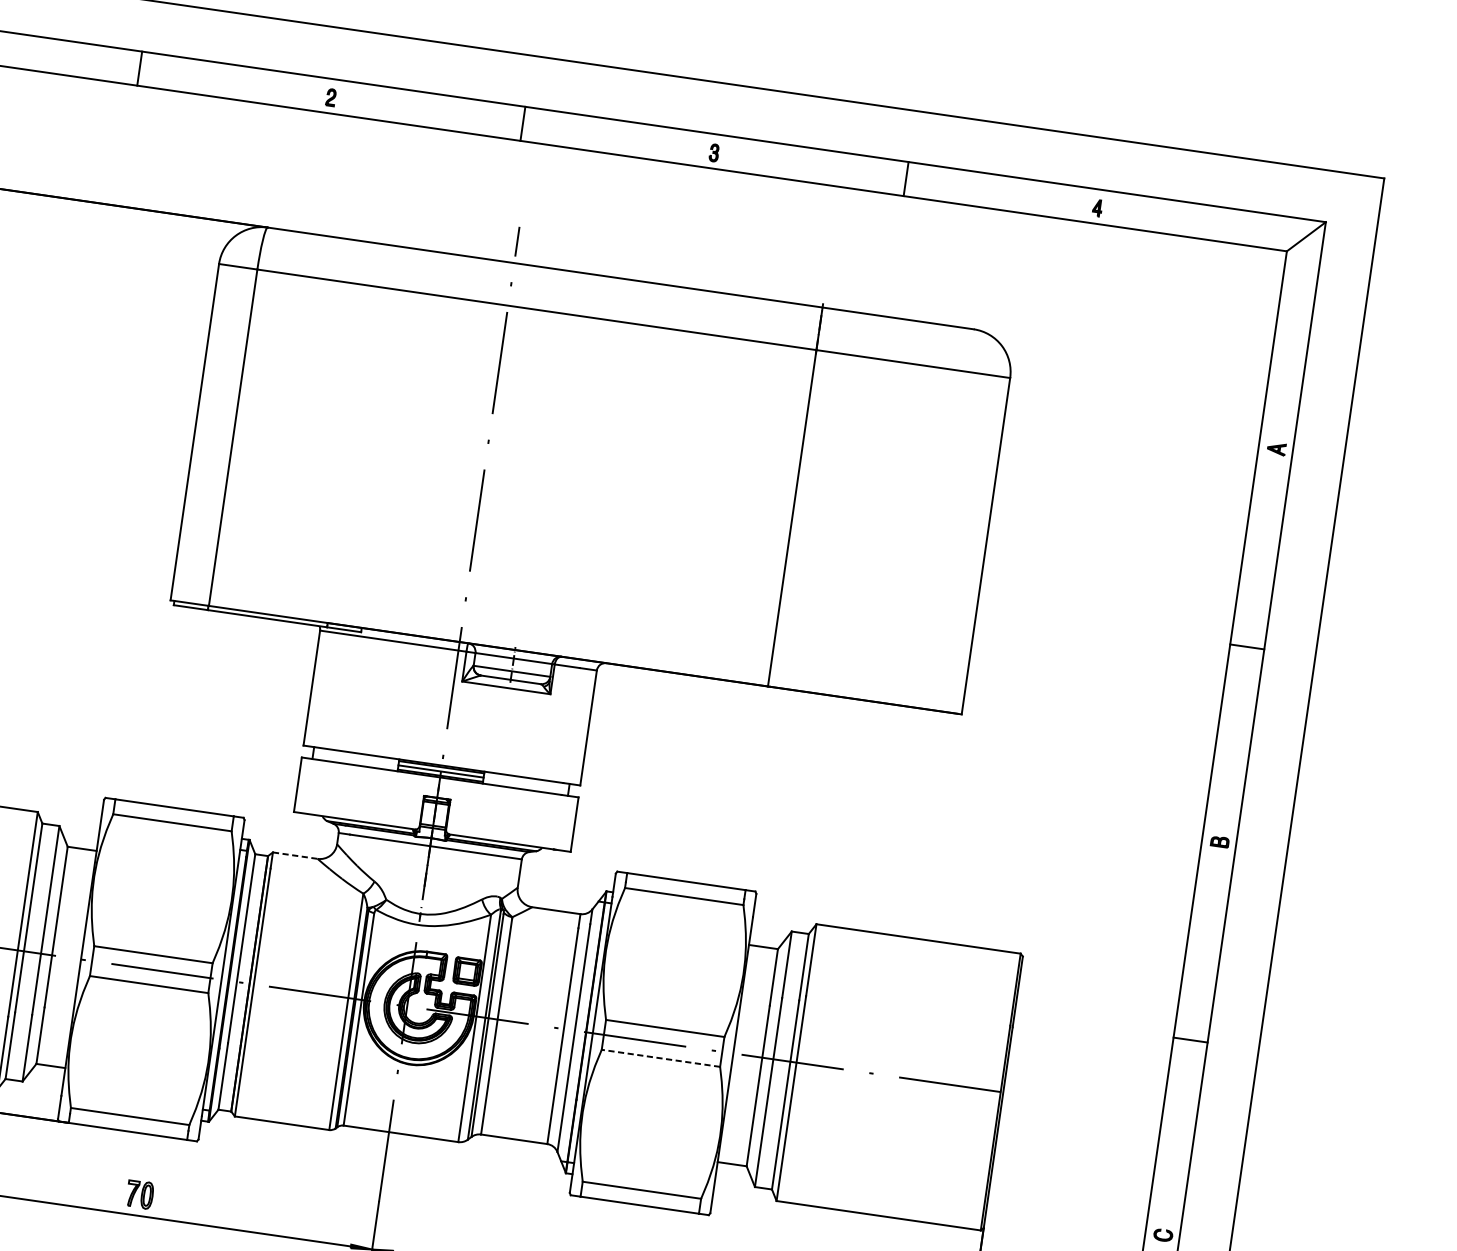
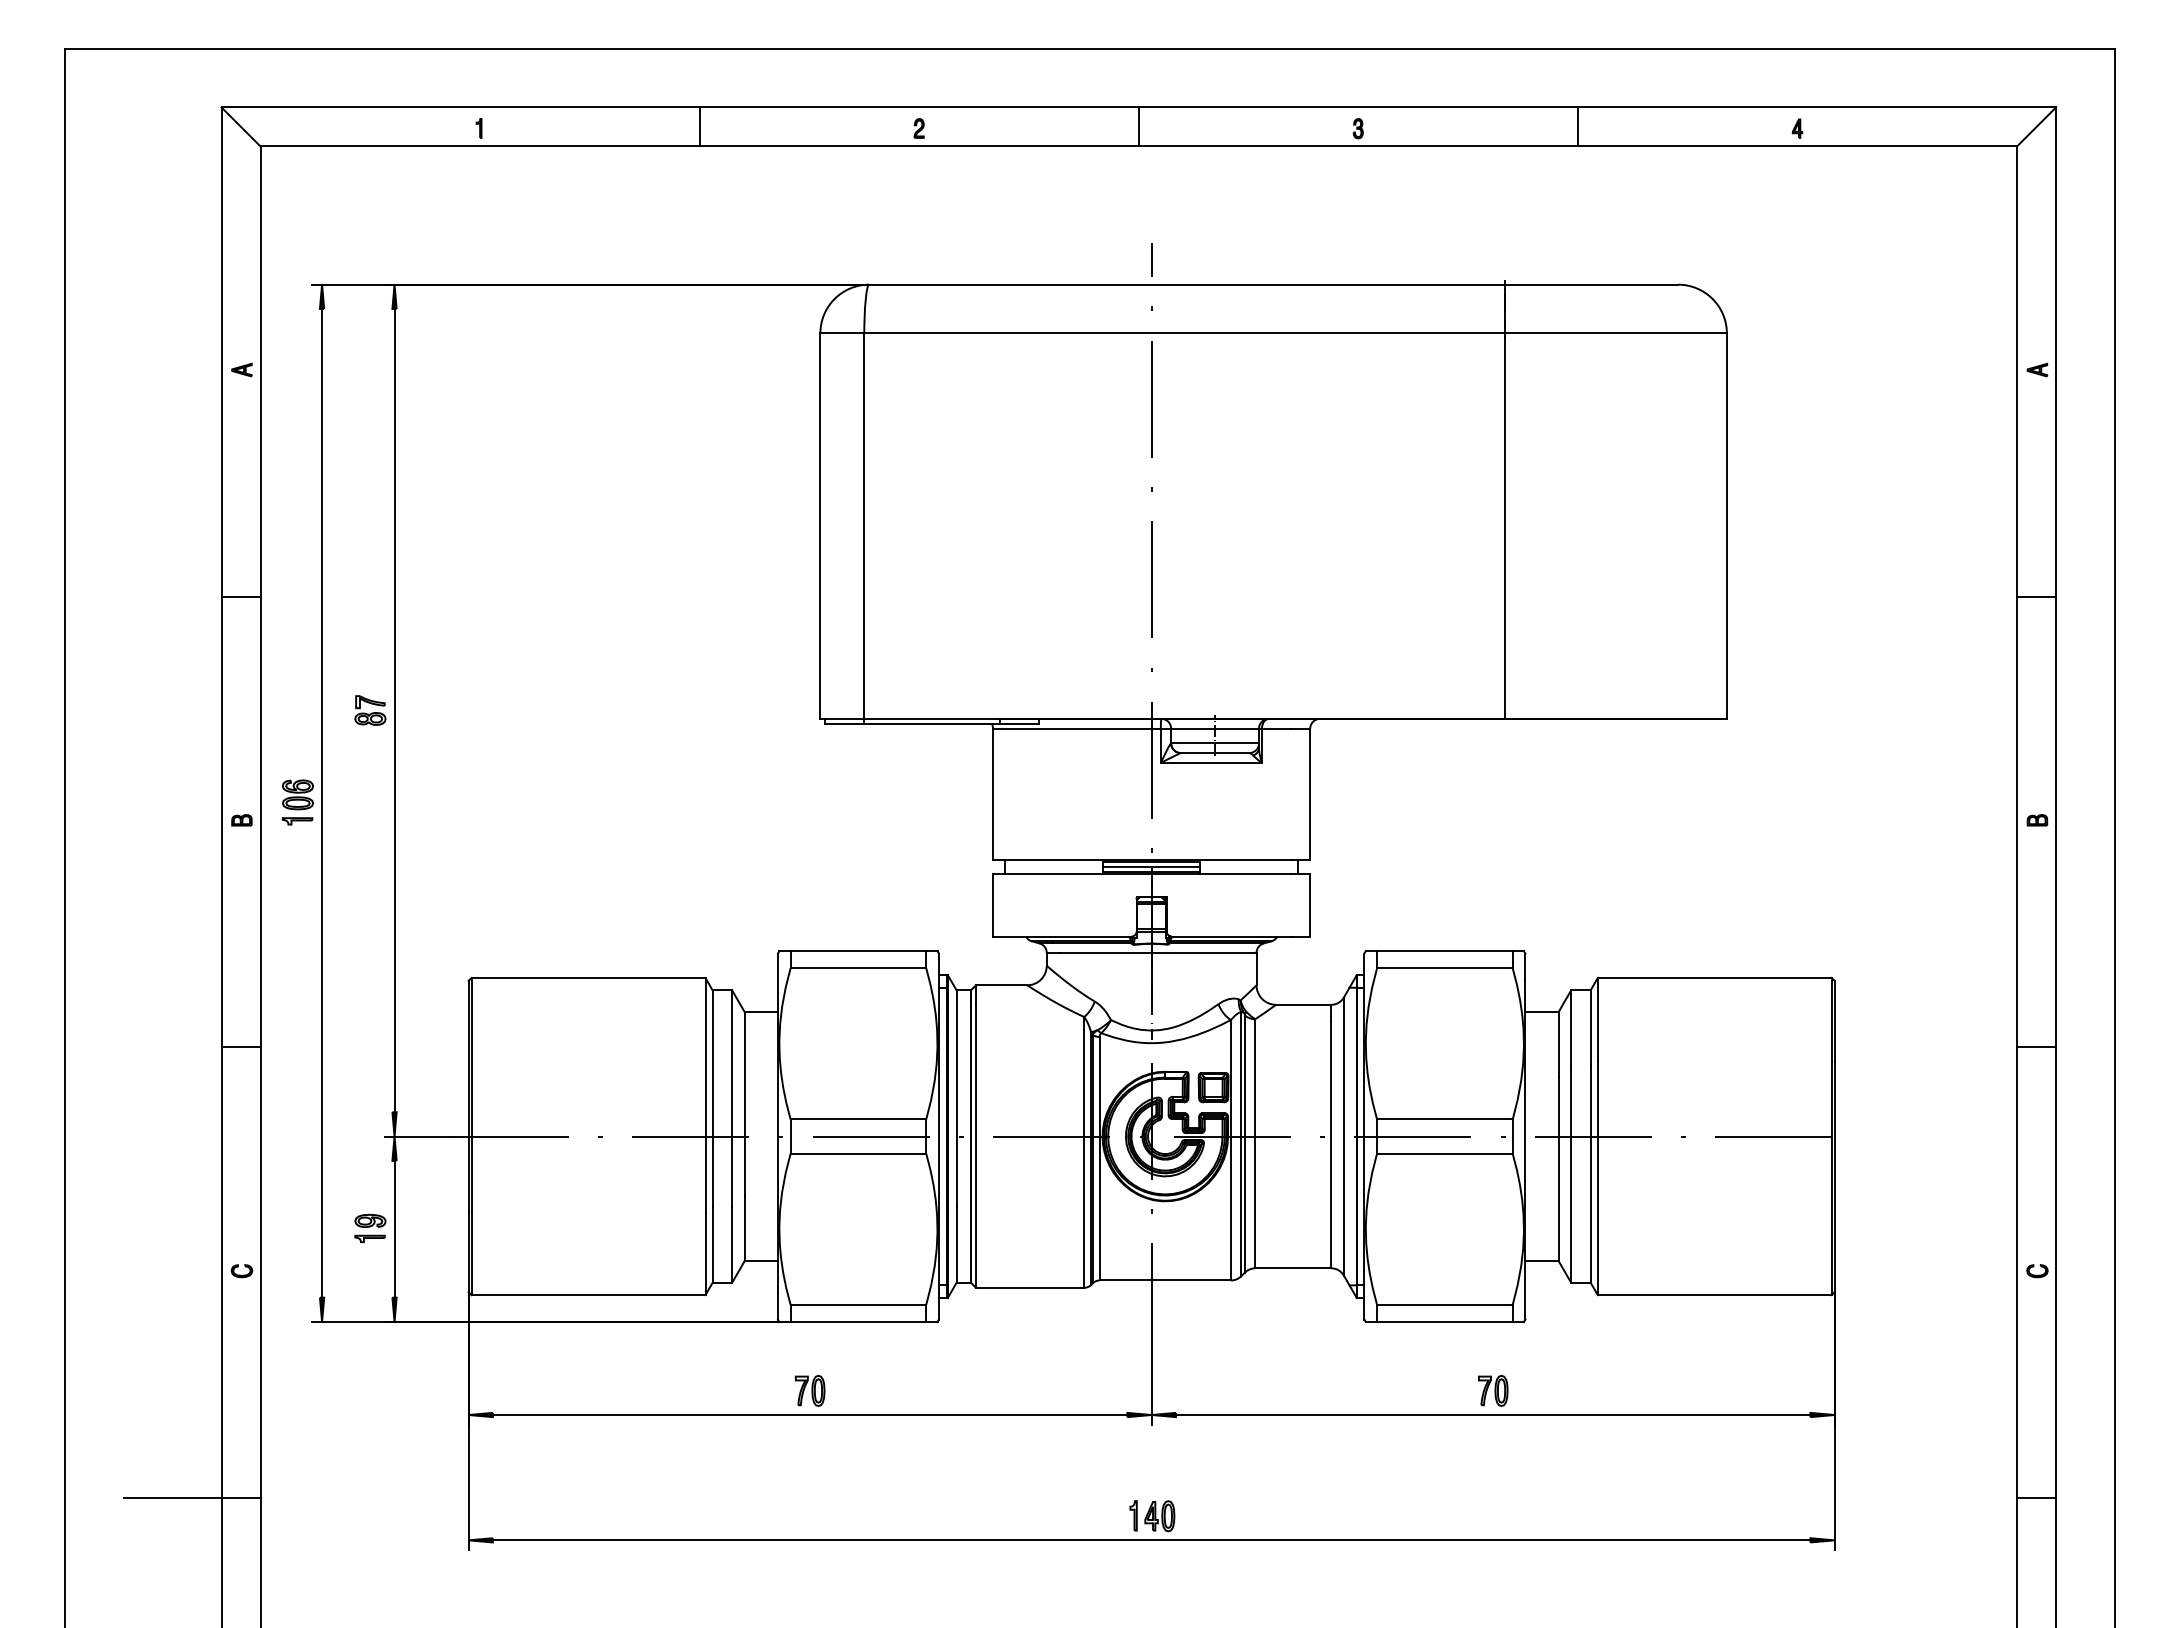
line: (295, 855) -> (1001, 985), dashed -> solid
line: (660, 1058) -> (1444, 1153), dashed -> solid
part: (140, 1194) -> (810, 1390), moved

